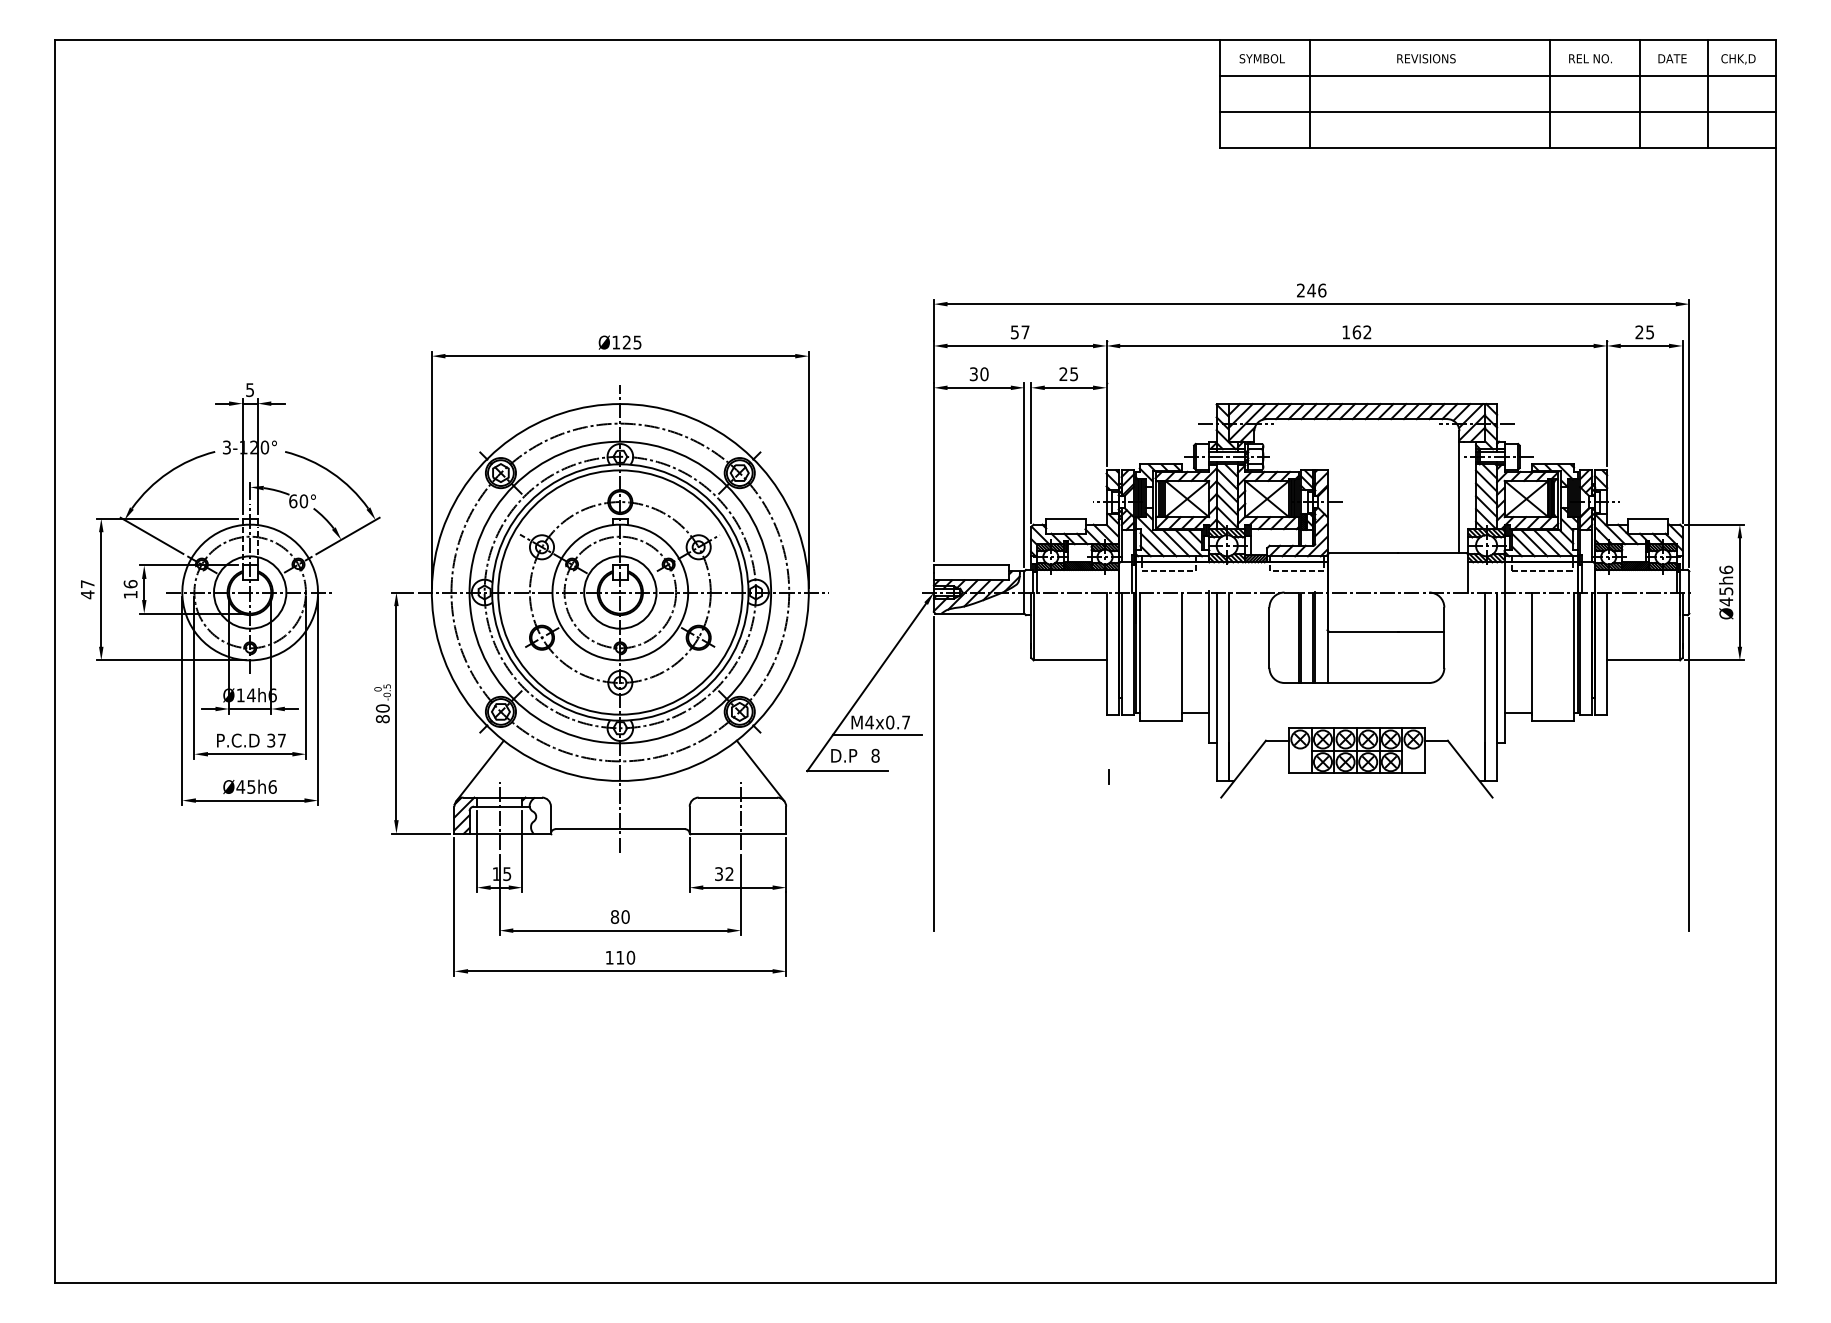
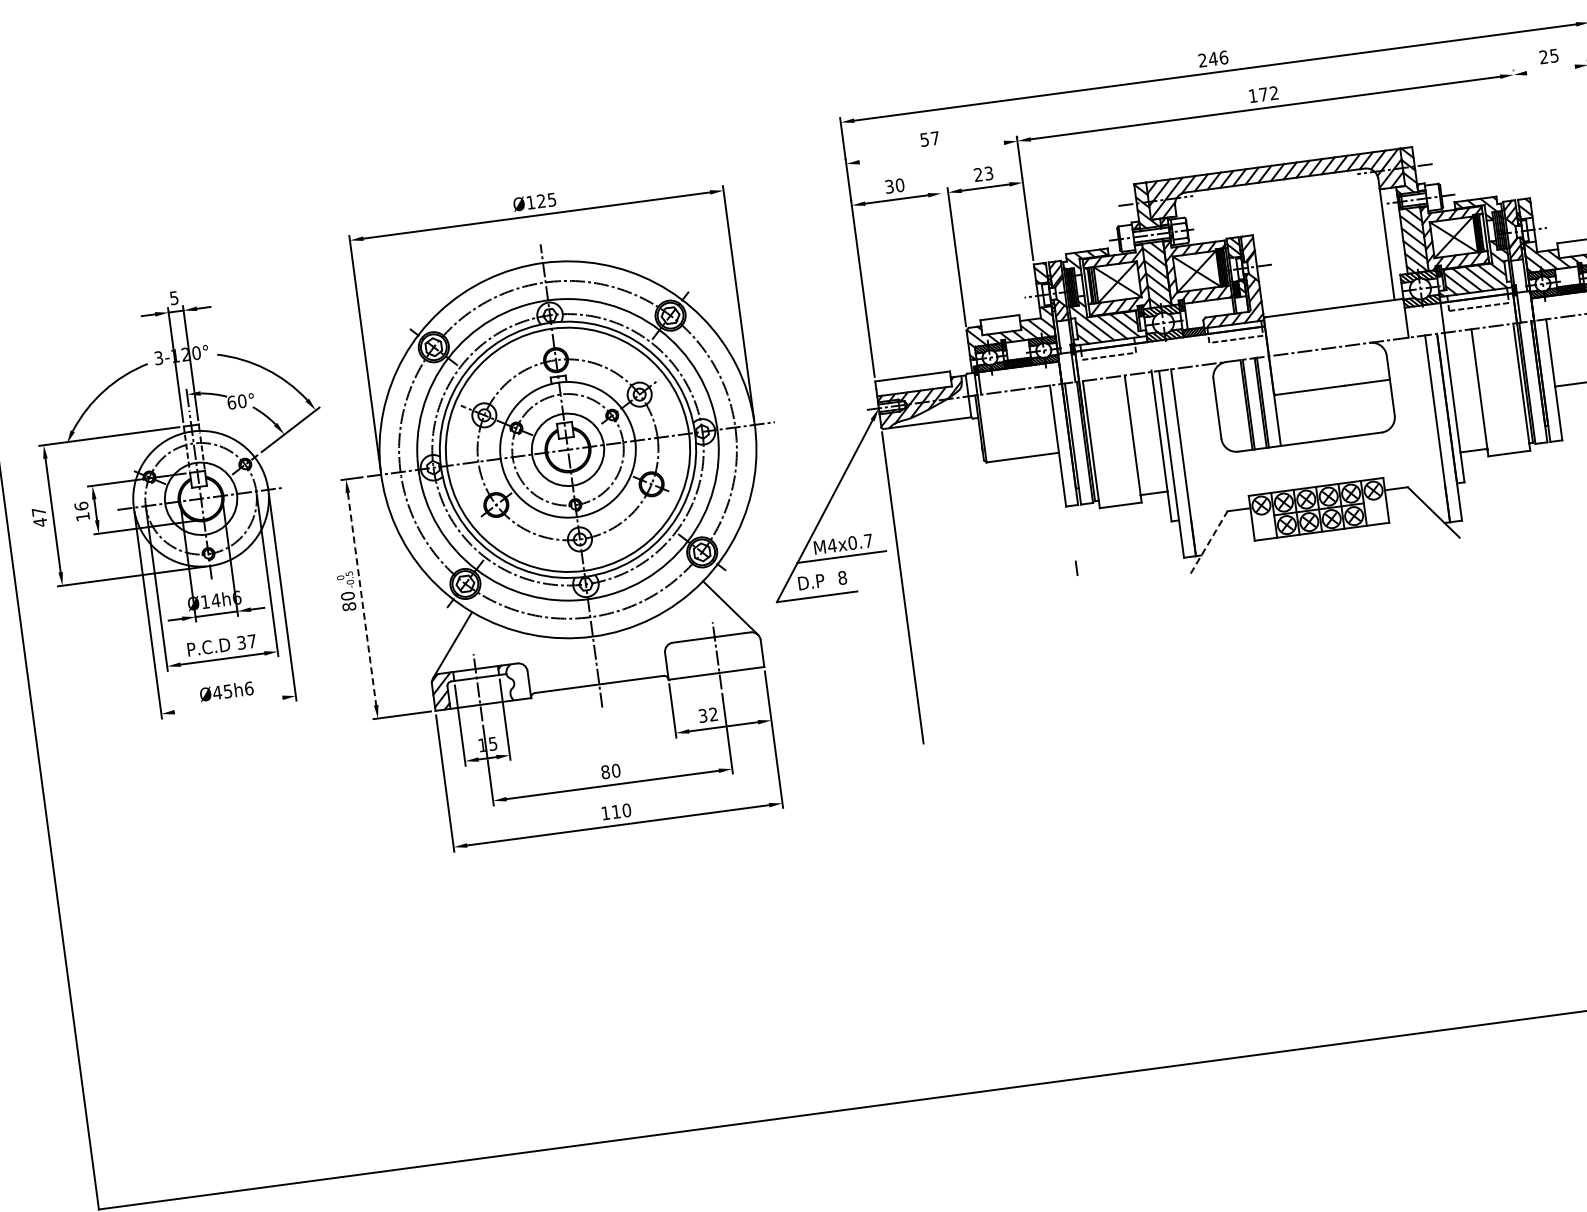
text: (1356, 332) -> (1263, 94), 162 -> 172
line: (1020, 345) -> (931, 152), removed
line: (1644, 345) -> (1550, 69), removed
text: (1074, 373) -> (989, 172), 25 -> 23
line: (1607, 403) -> (1521, 131), removed
line: (1024, 474) -> (953, 279), removed
line: (151, 535) -> (95, 455), removed
line: (396, 713) -> (362, 599), solid -> dashed
line: (1243, 768) -> (1208, 541), solid -> dashed
line: (249, 800) -> (227, 705), removed

